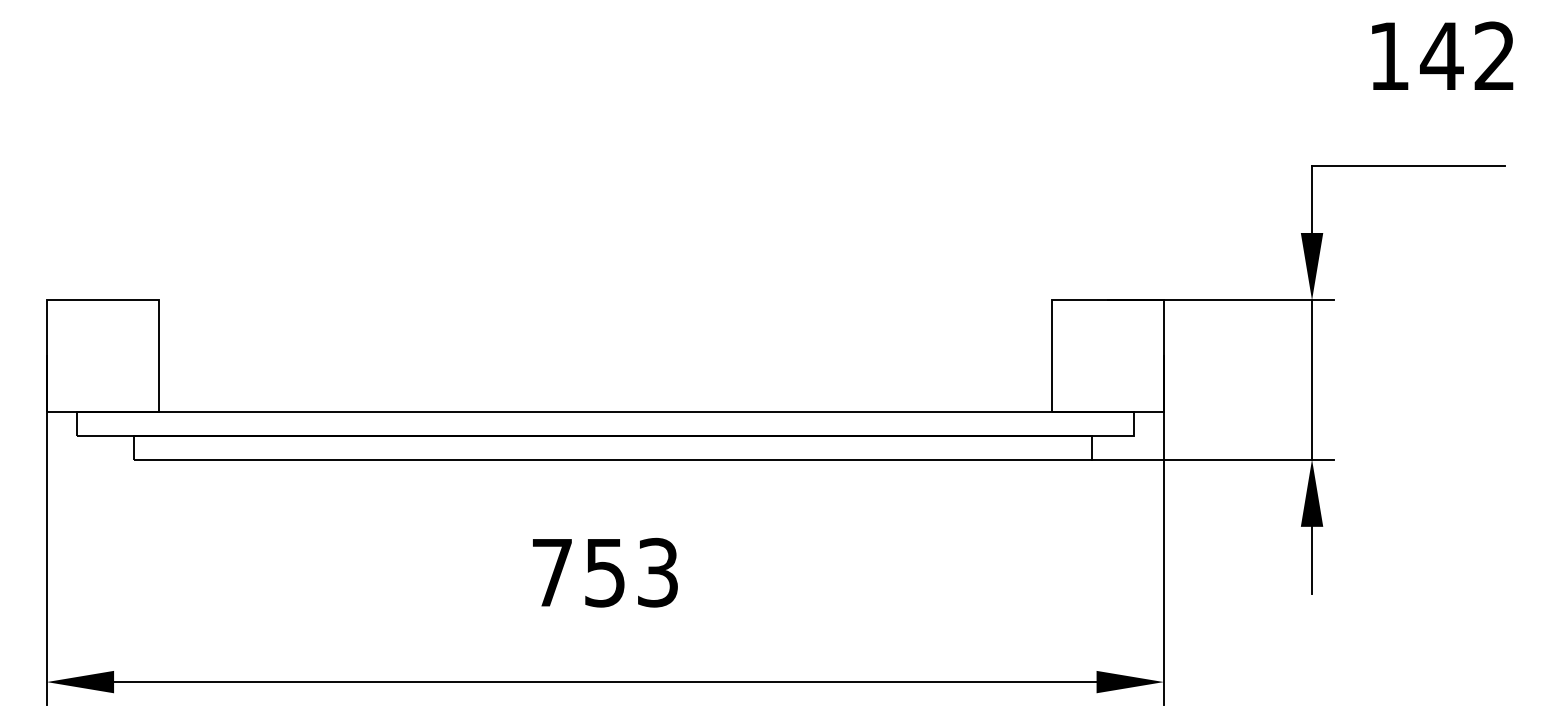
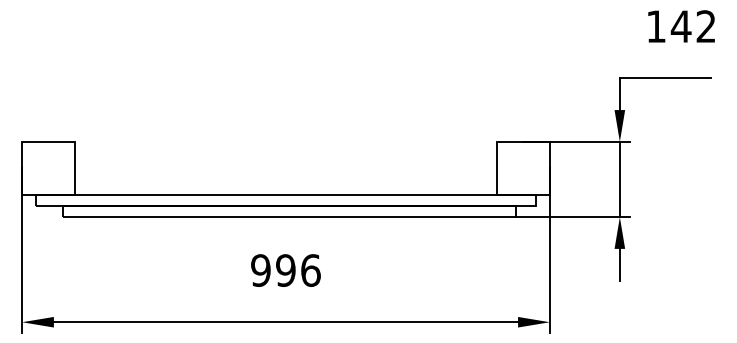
text: (604, 572) -> (285, 270), 753 -> 996

